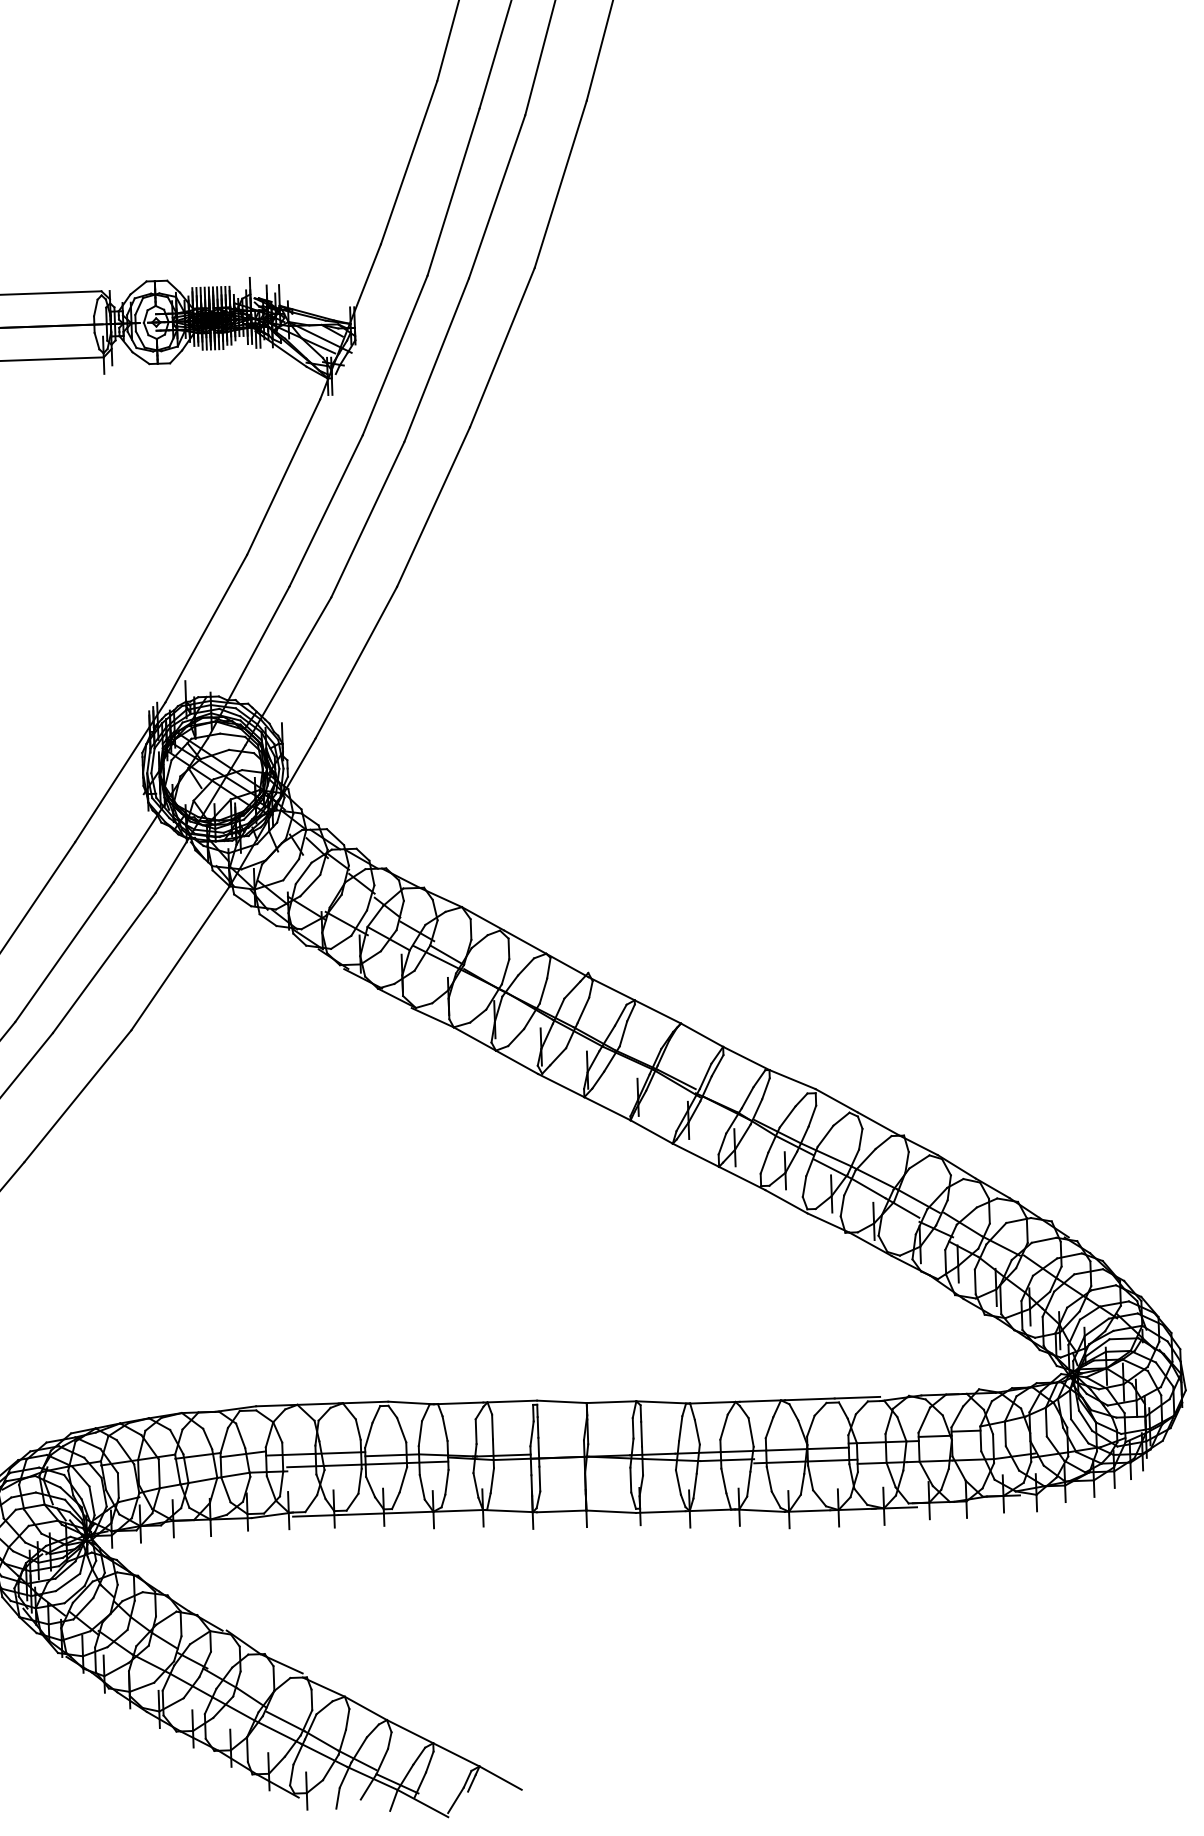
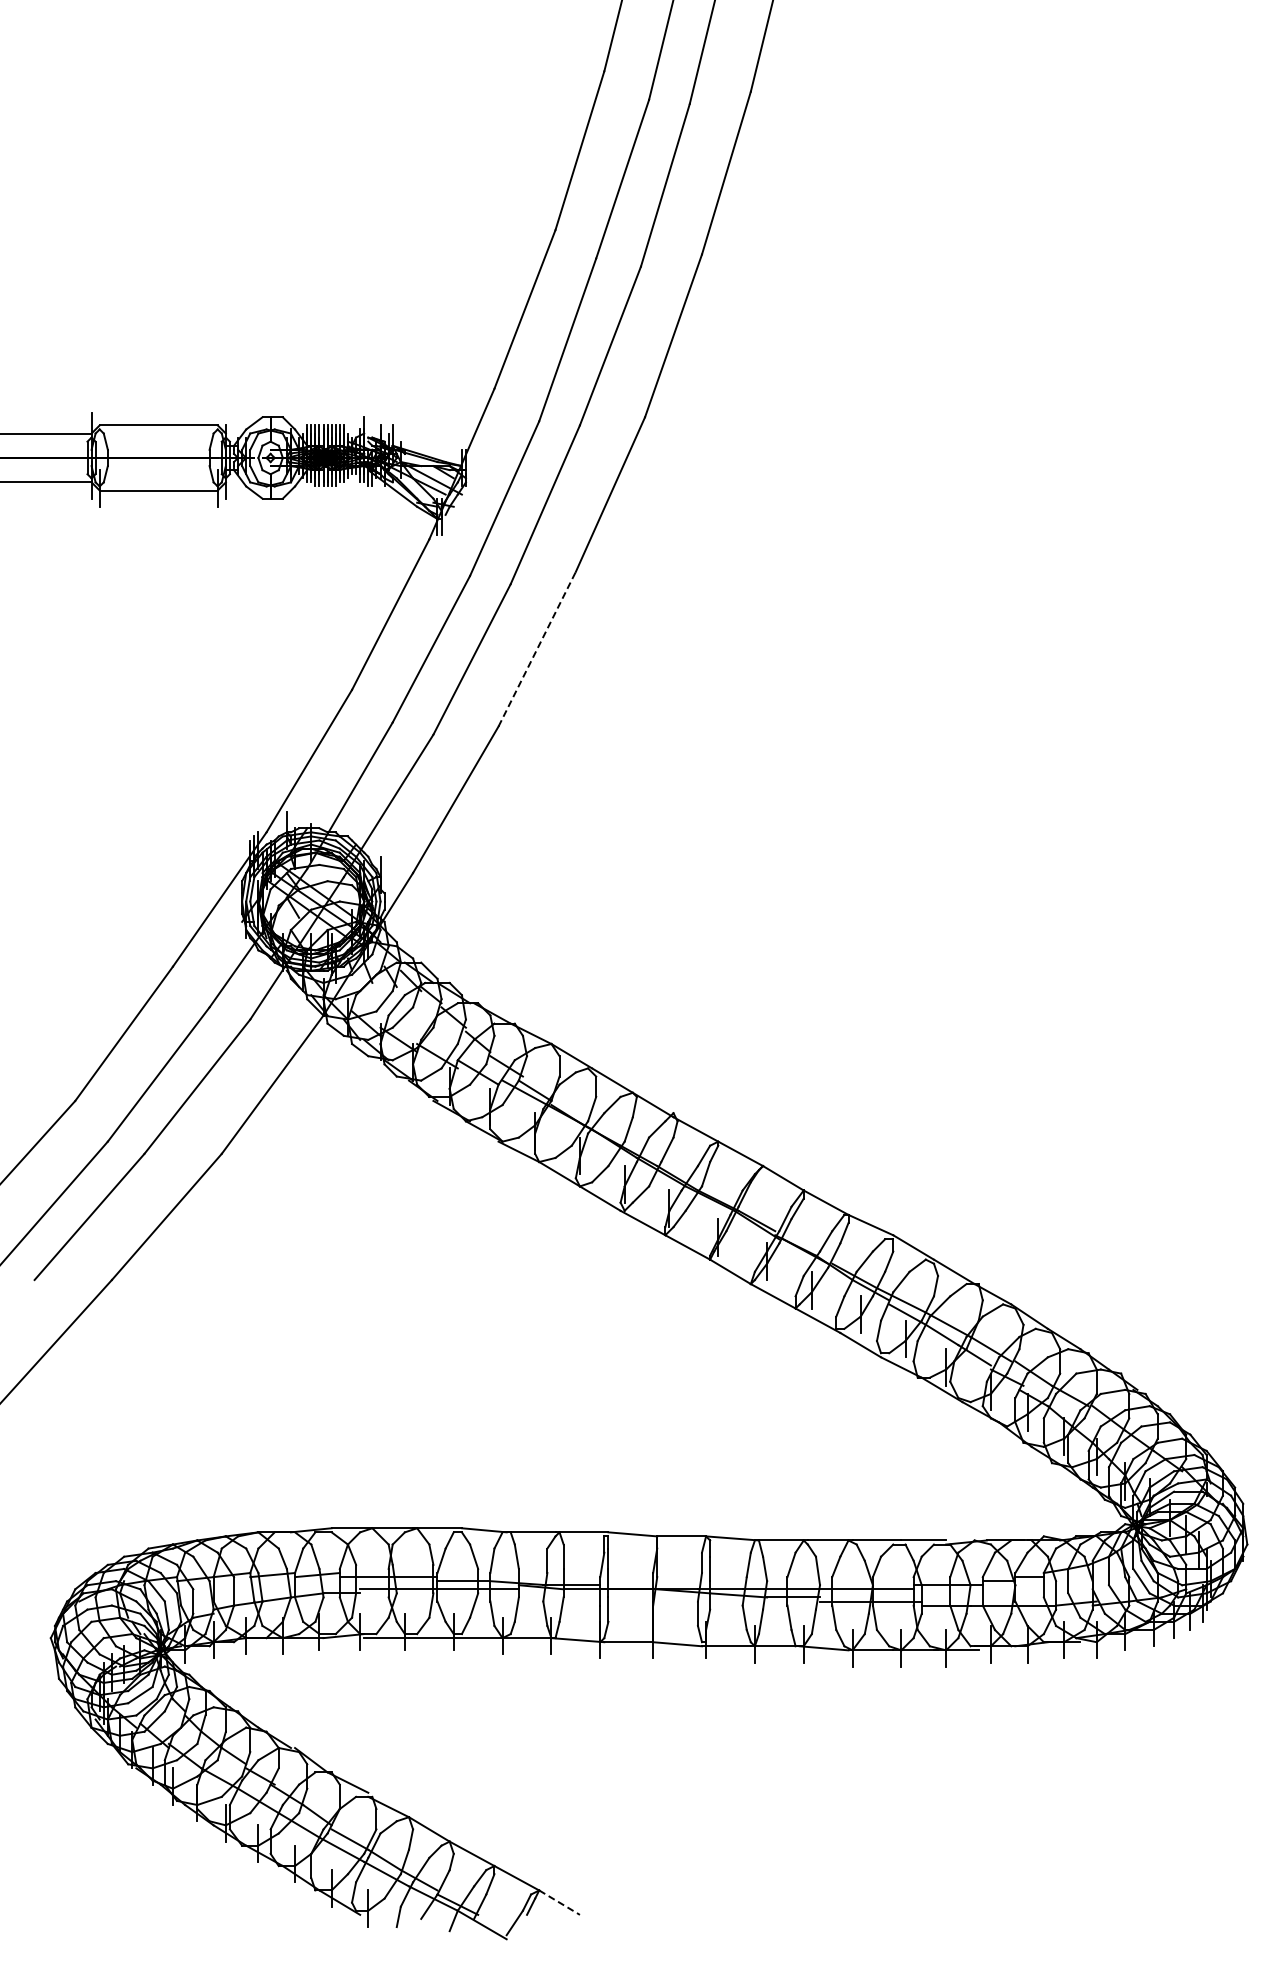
line: (433, 506) -> (537, 648), solid -> dashed
line: (500, 1777) -> (559, 1902), solid -> dashed

